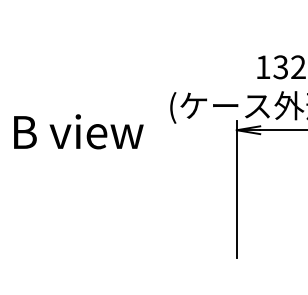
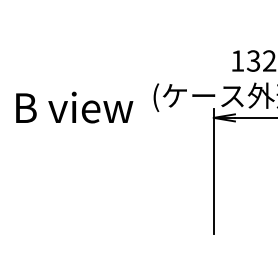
text: (78, 131) -> (74, 107), moved

